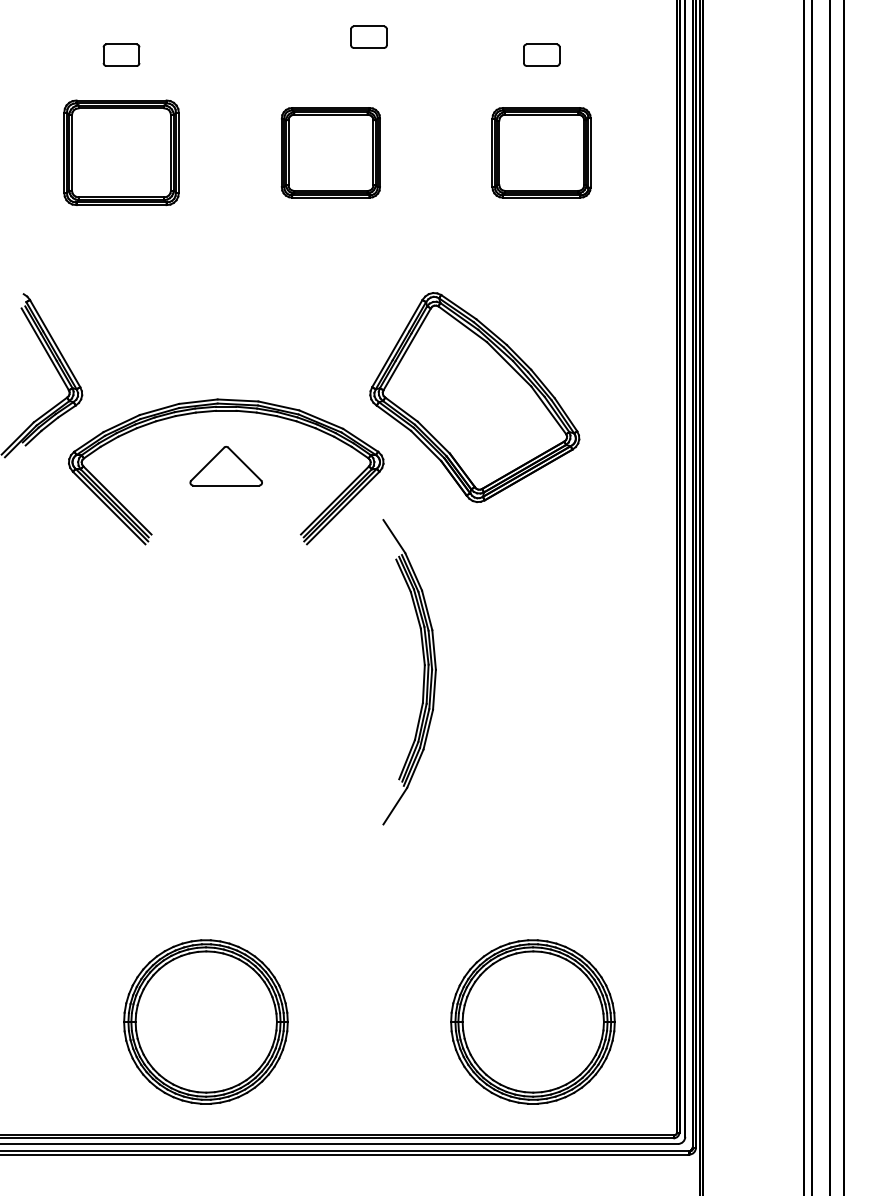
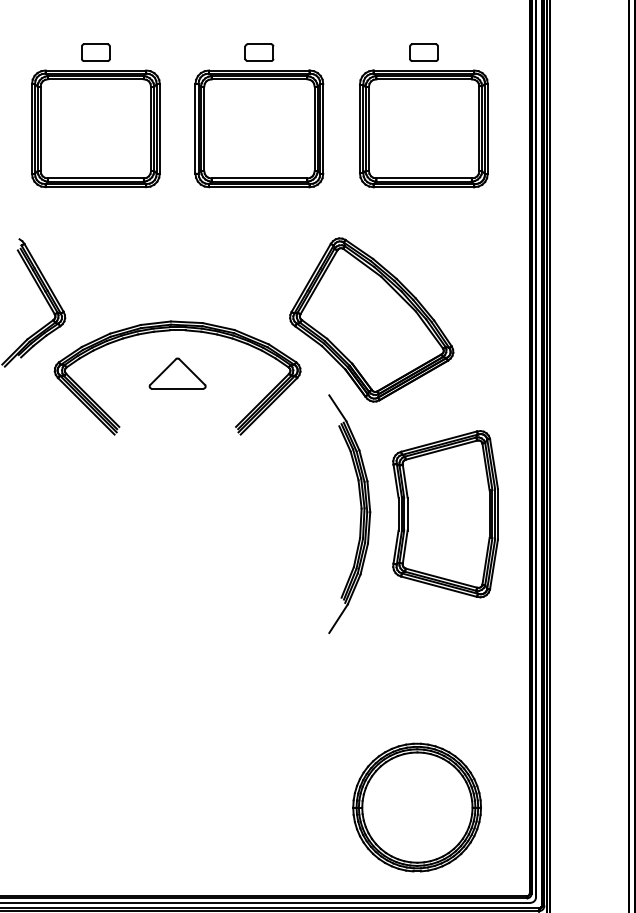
part: (368, 36) -> (259, 52), moved
part: (121, 152) -> (95, 128), size x1.43
part: (330, 152) -> (259, 128), size x1.67
part: (541, 152) -> (423, 128), size x1.67
part: (569, 645) -> (445, 513), added
part: (423, 672) -> (360, 514), moved
part: (205, 1021) -> (161, 807), removed

